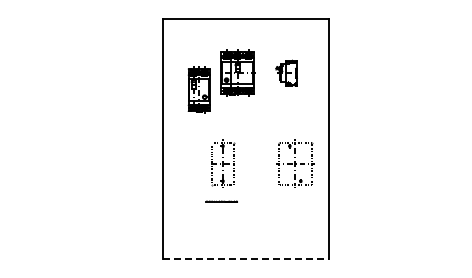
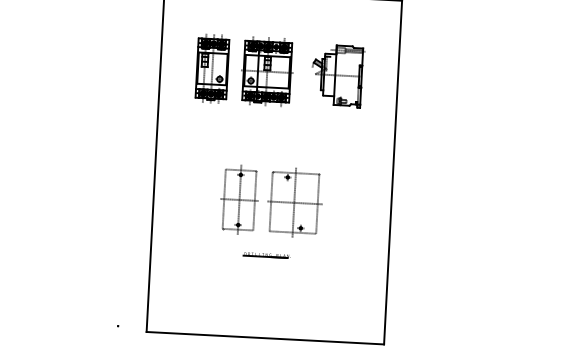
part: (286, 73) -> (337, 75), size x1.67
part: (198, 89) -> (211, 67), moved
part: (295, 163) -> (294, 202), moved
line: (221, 201) -> (266, 255), moved
line: (246, 259) -> (265, 338), dashed -> solid

